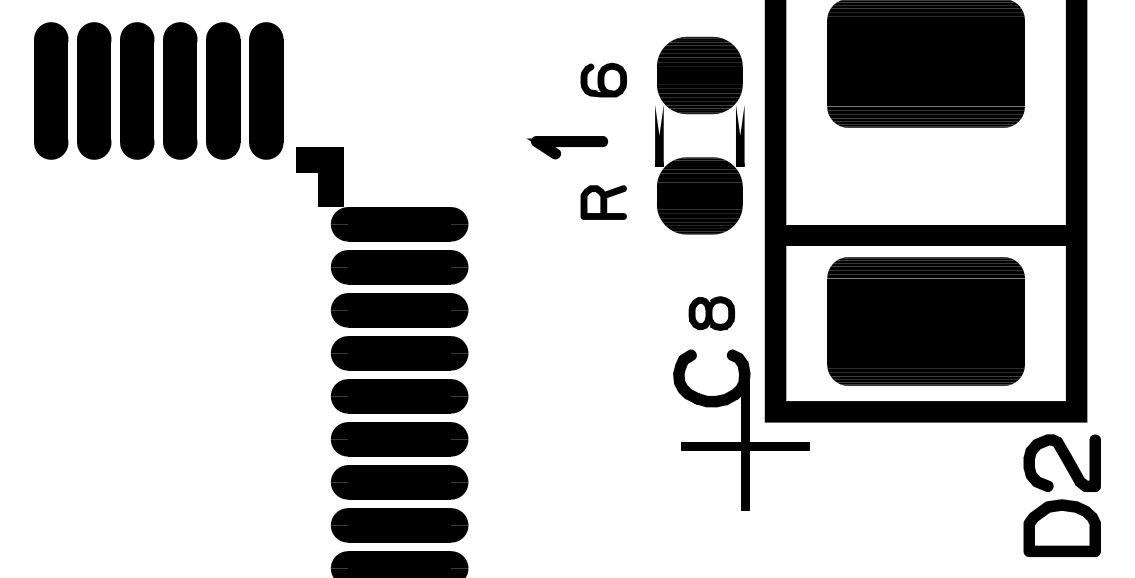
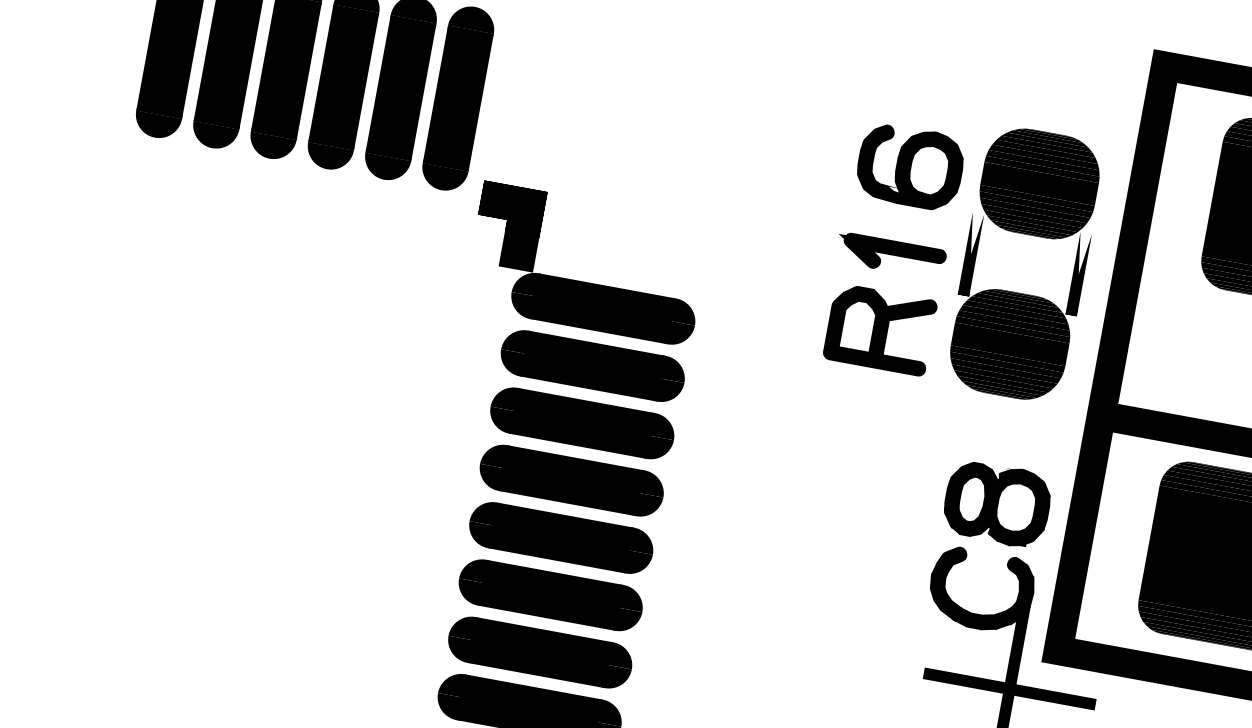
part: (603, 79) -> (910, 165), size x1.67
part: (567, 147) -> (891, 255), moved
part: (603, 202) -> (880, 329), size x1.67
part: (711, 313) -> (996, 503), size x1.67

